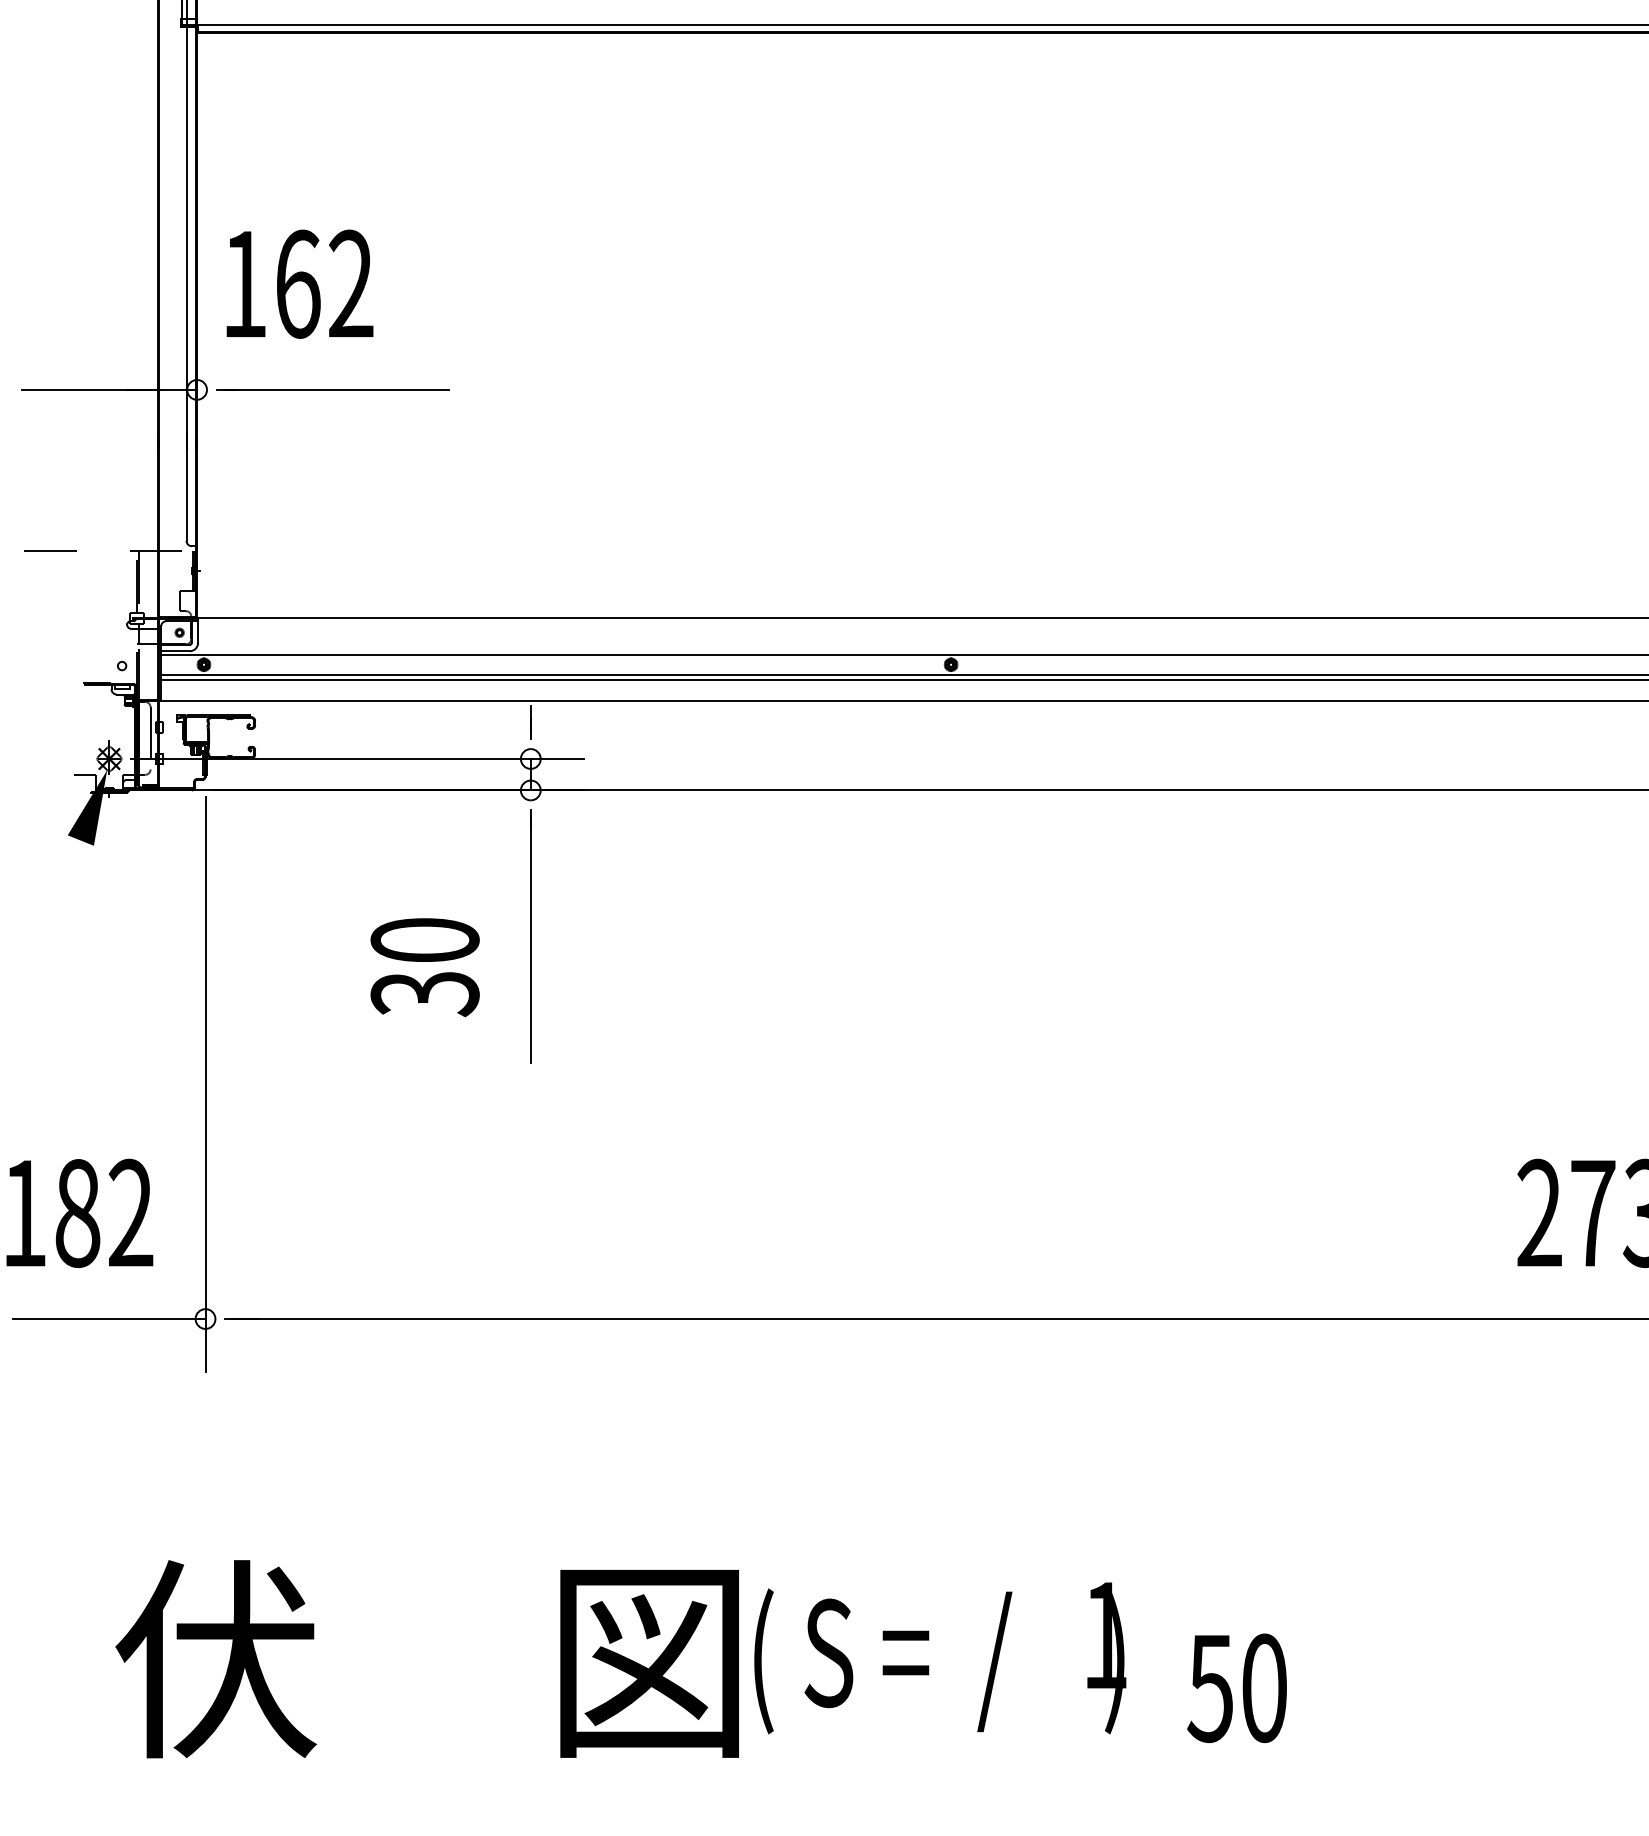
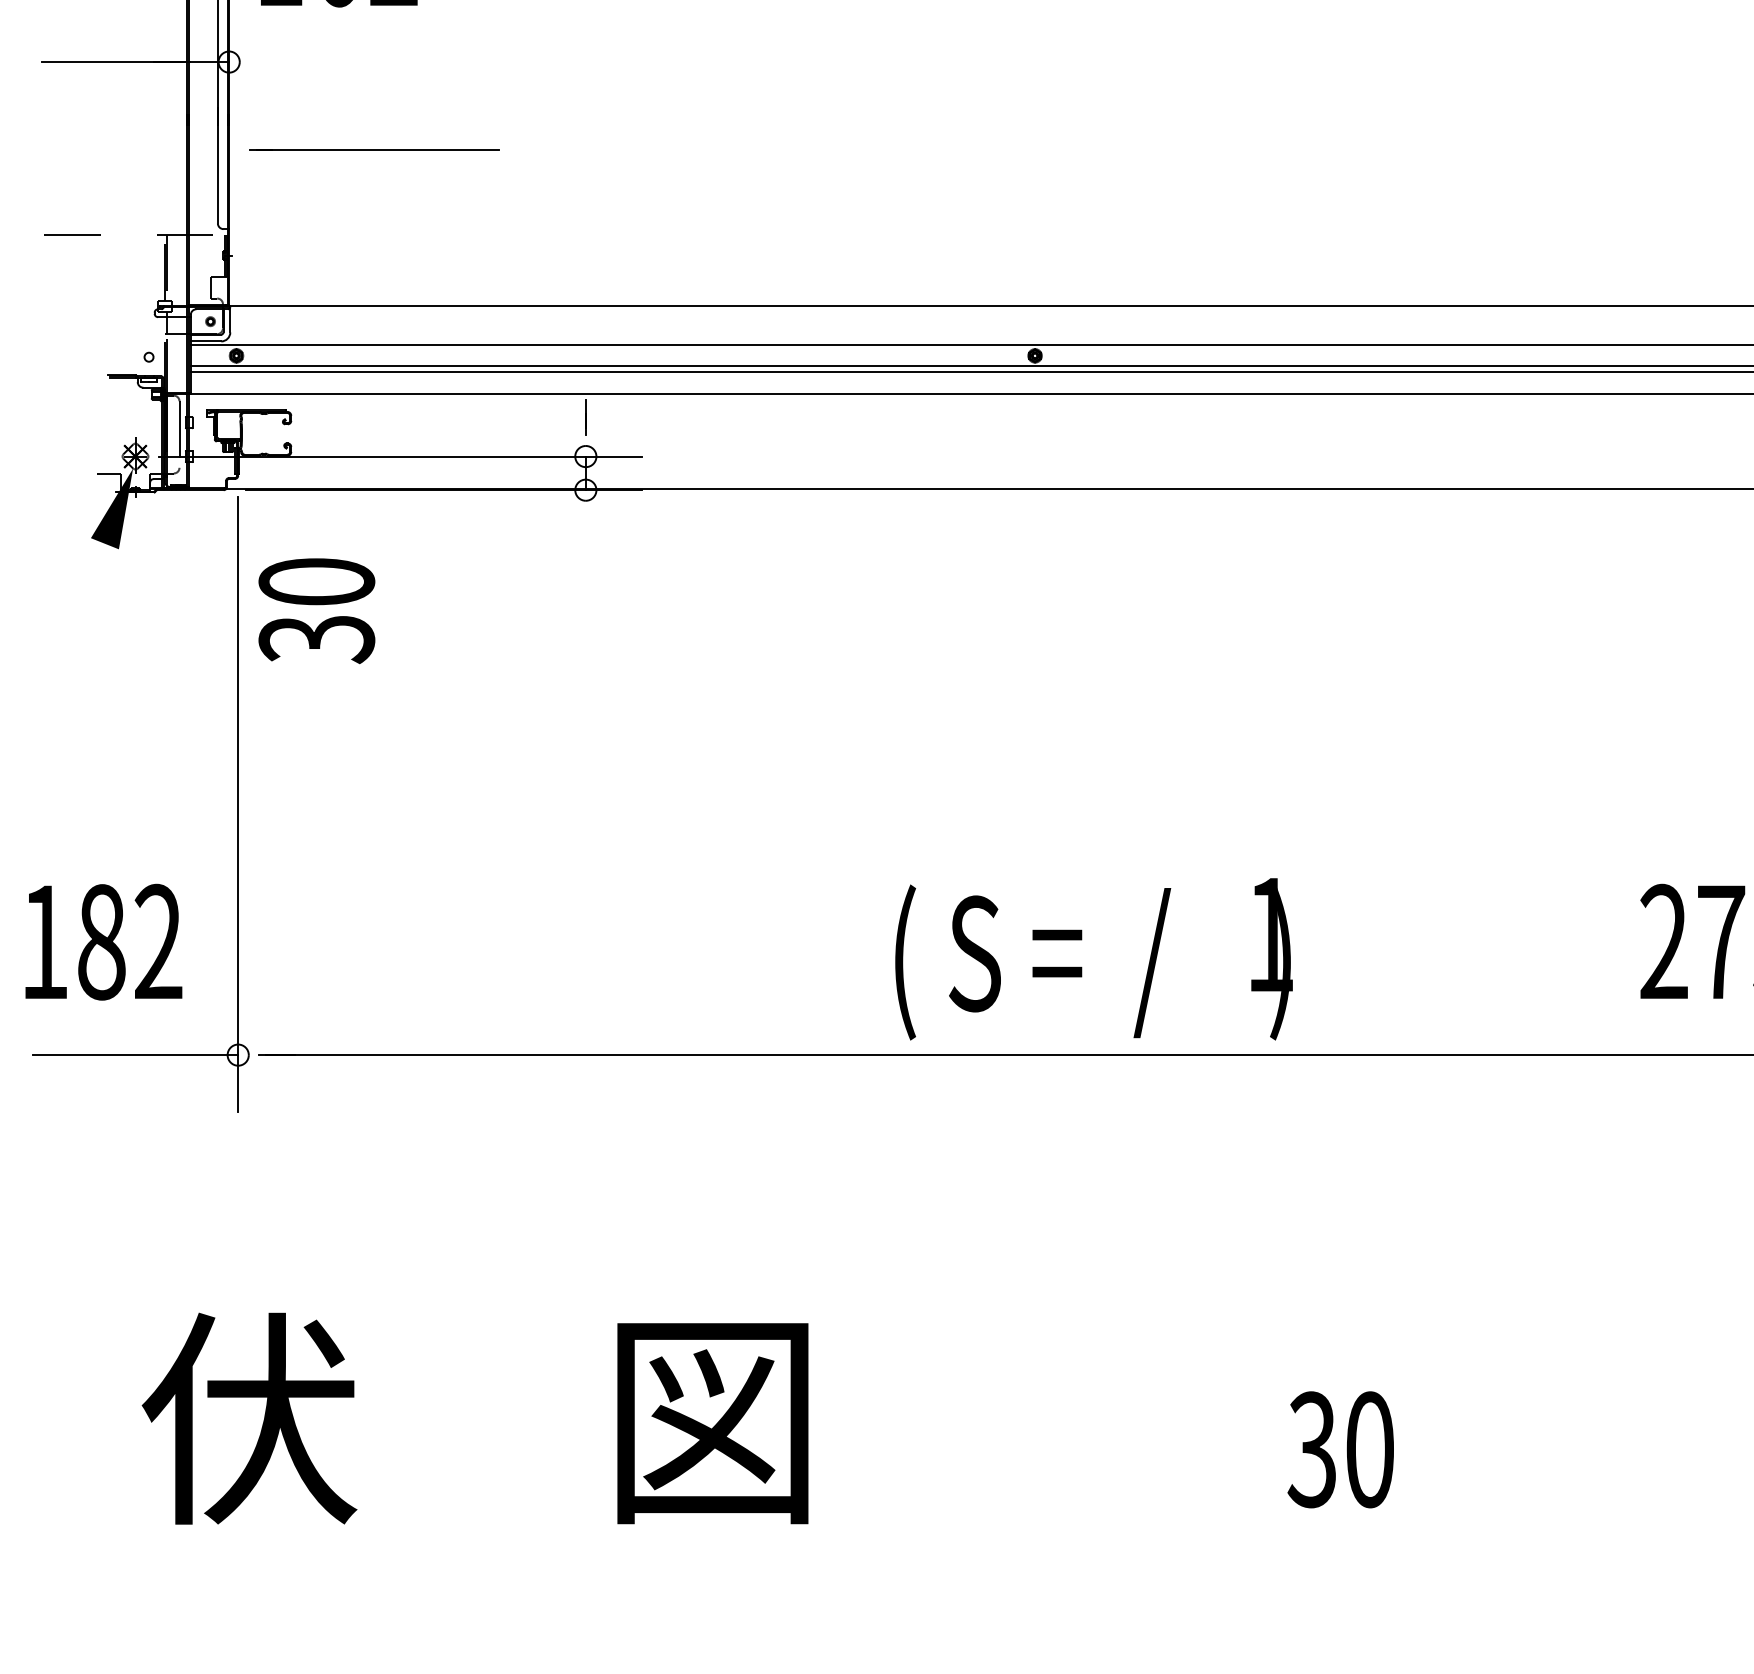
line: (332, 389) -> (373, 149), moved
line: (530, 936) -> (585, 646), removed
text: (424, 967) -> (316, 611), moved
text: (940, 1658) -> (1094, 959), moved
text: (1209, 1687) -> (1311, 1448), 50 -> 30

